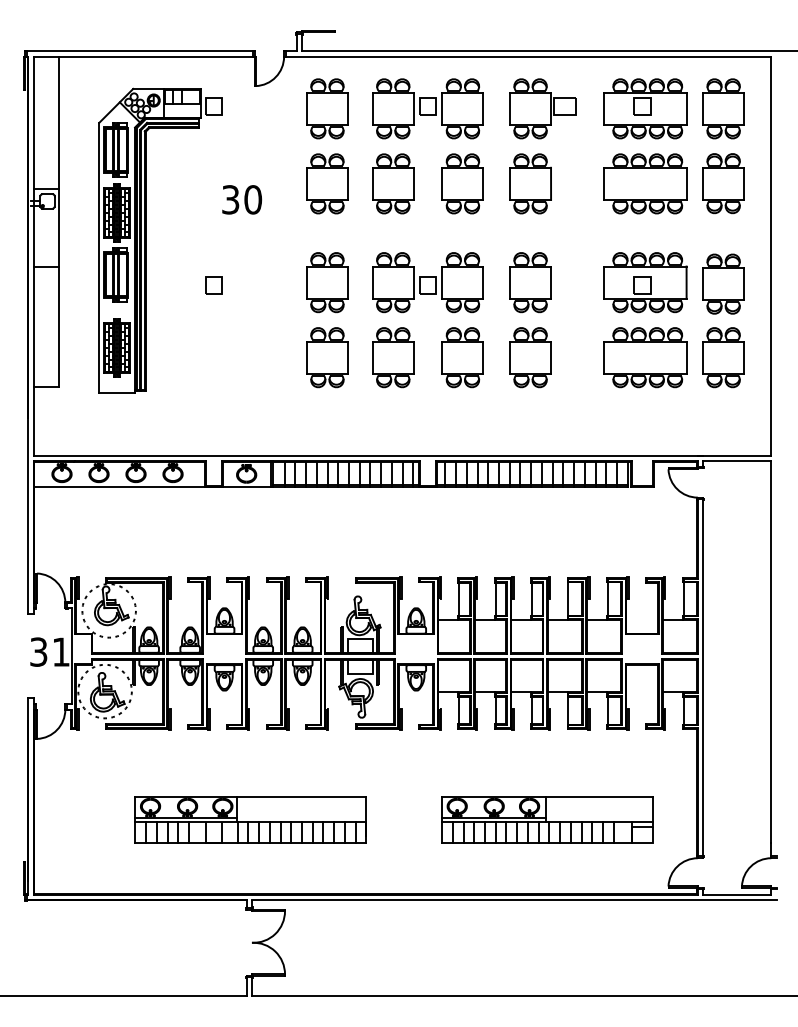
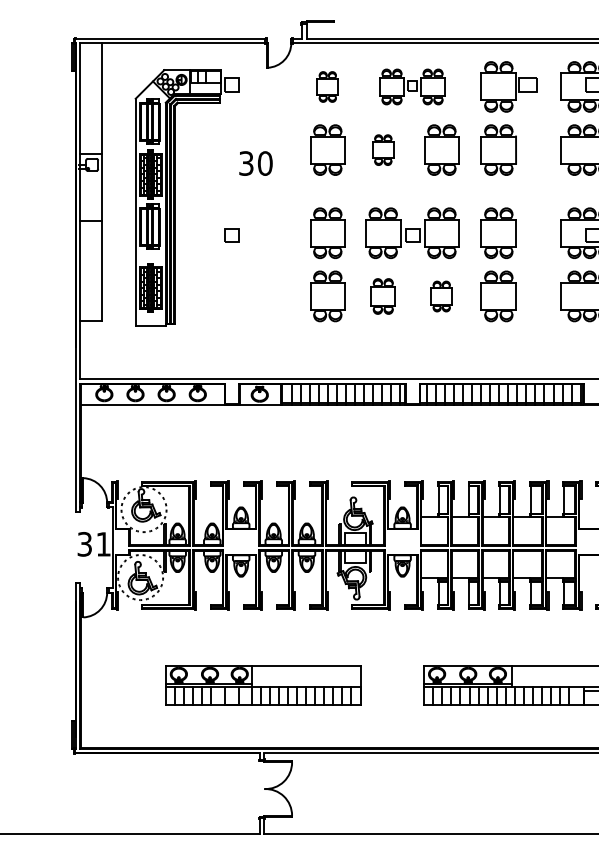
part: (327, 108) -> (327, 86), size x0.6
part: (427, 108) -> (412, 86), size x0.7
part: (393, 183) -> (383, 149), size x0.6
part: (393, 357) -> (383, 296), size x0.7
part: (462, 357) -> (441, 296), size x0.6

